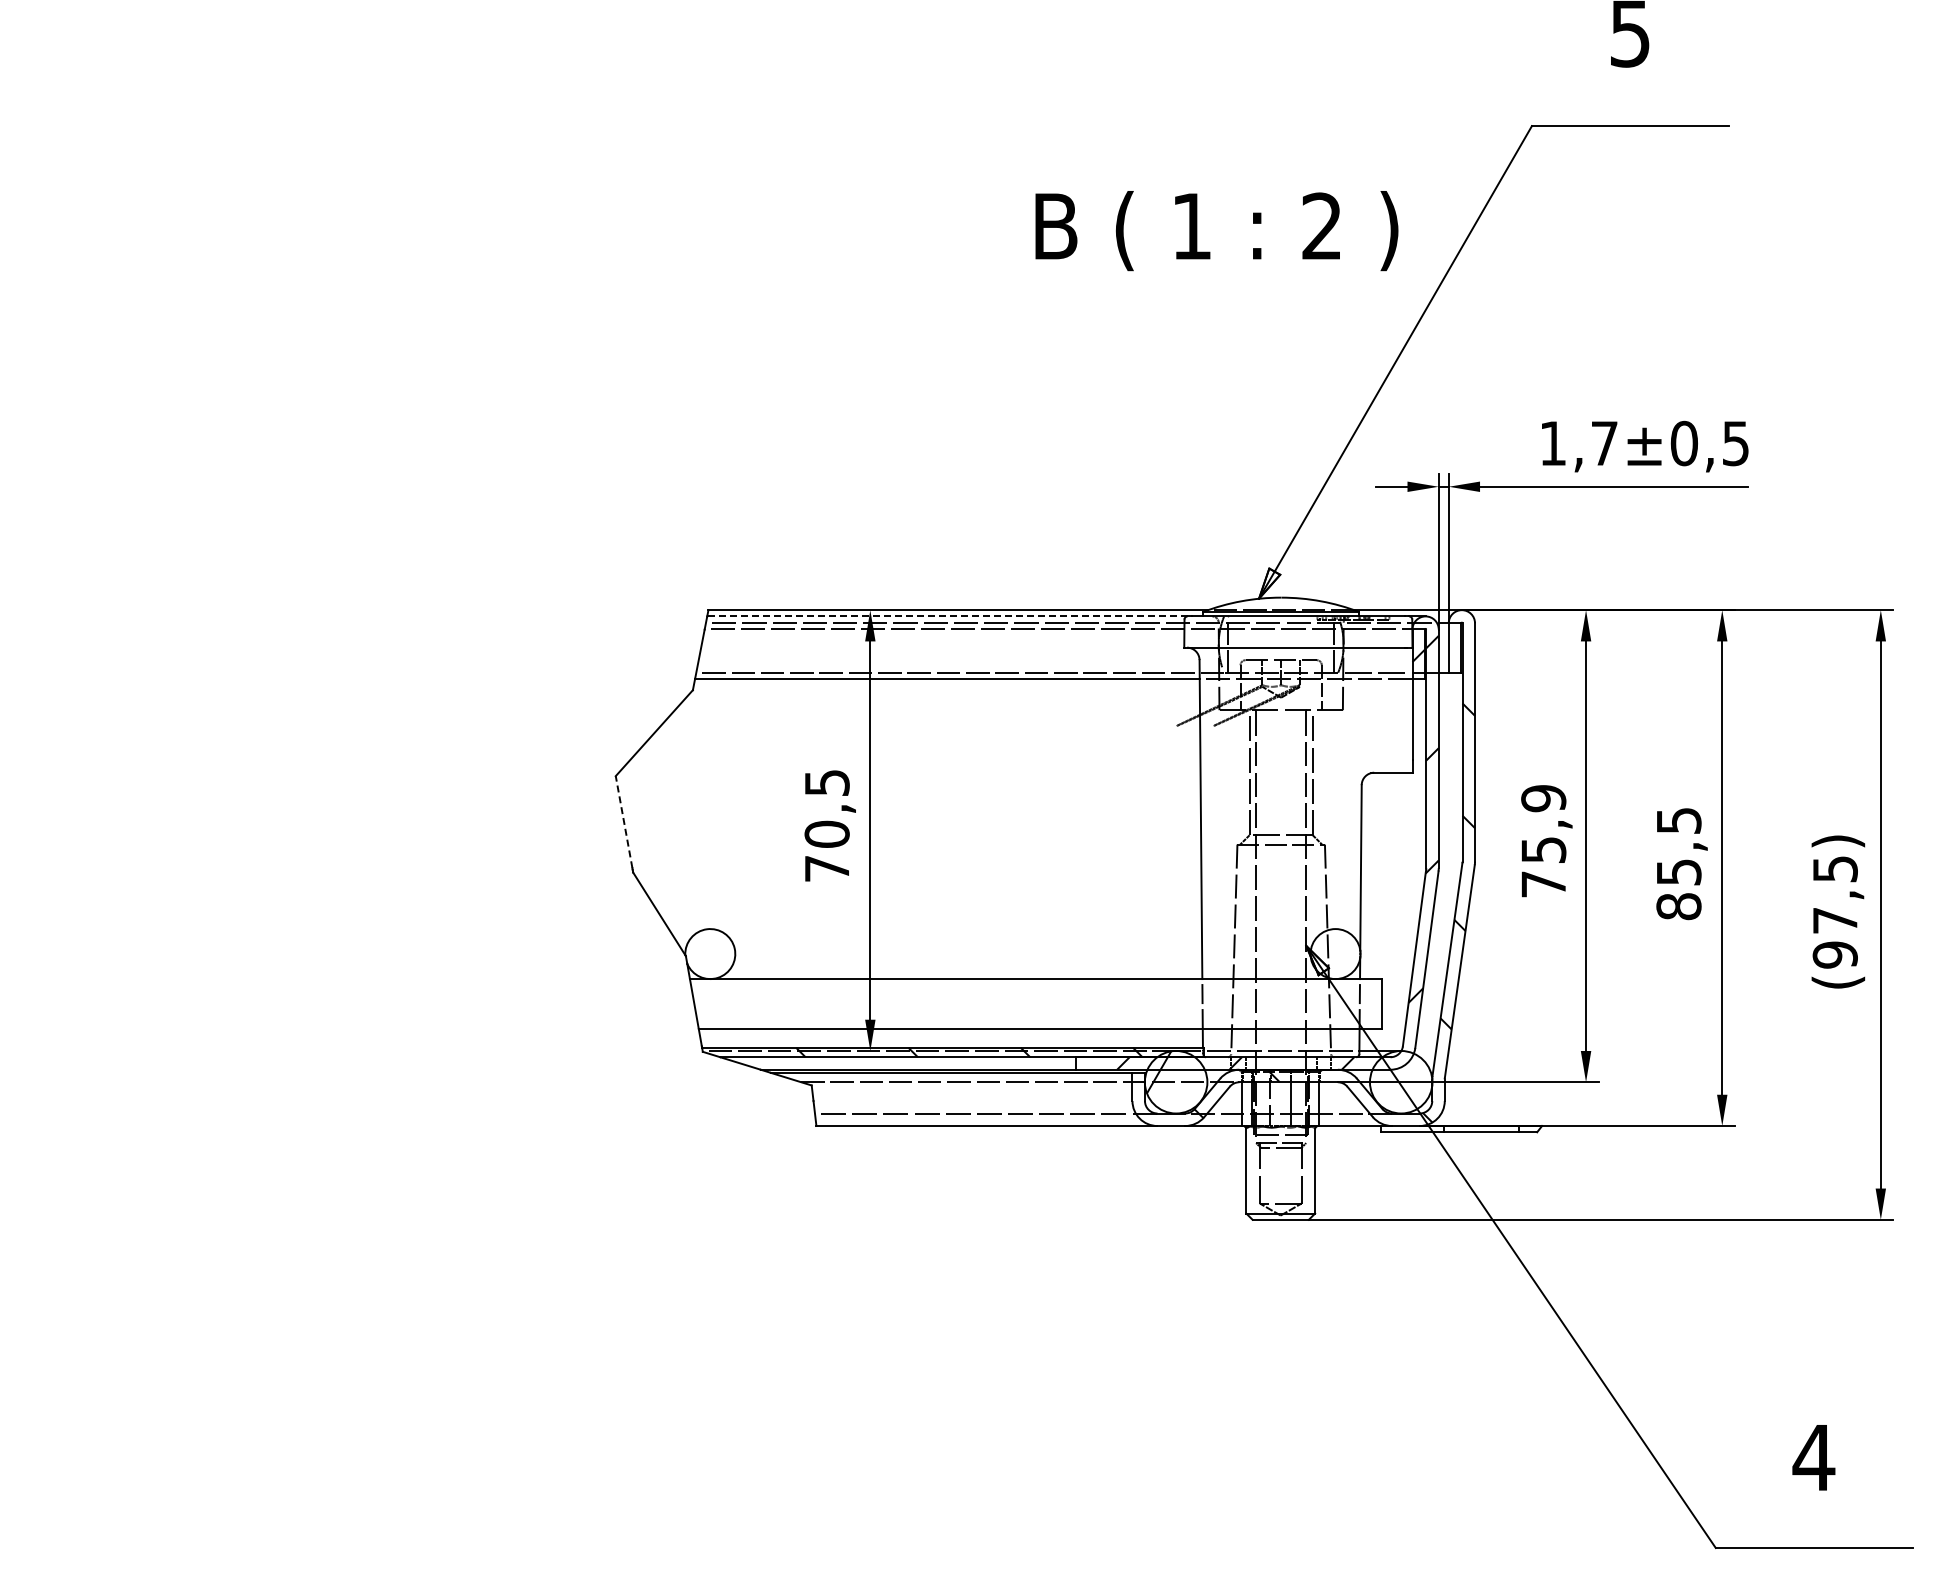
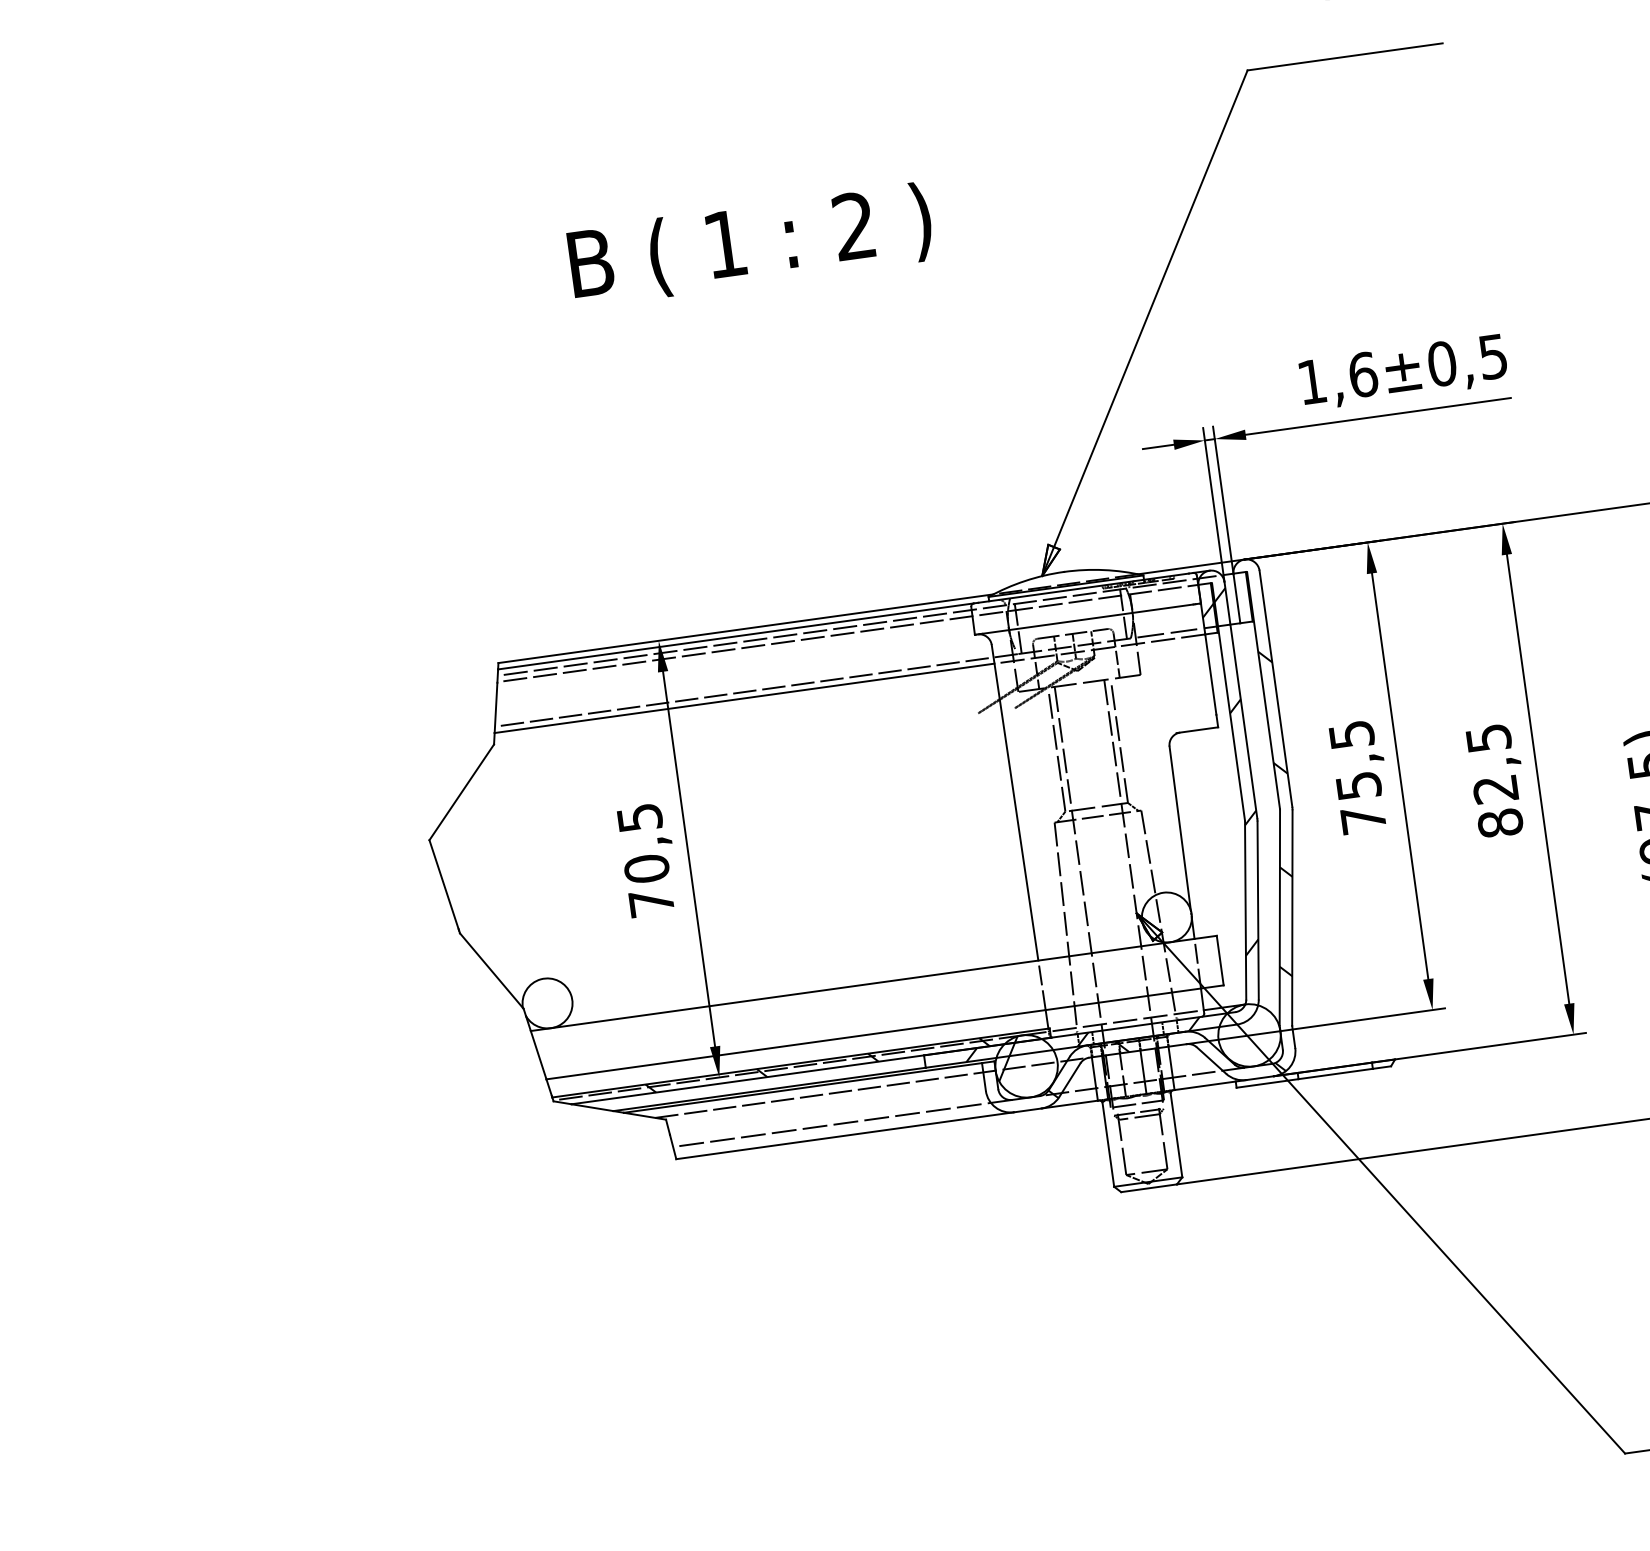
text: (1216, 231) -> (750, 245), moved
text: (1604, 443) -> (1363, 374), 1,7 -> 1,6
line: (946, 616) -> (735, 636), dashed -> solid
text: (1543, 798) -> (1351, 734), 75,9 -> 75,5
line: (624, 822) -> (444, 884), dashed -> solid
text: (1678, 872) -> (1495, 789), 85,5 -> 82,5

